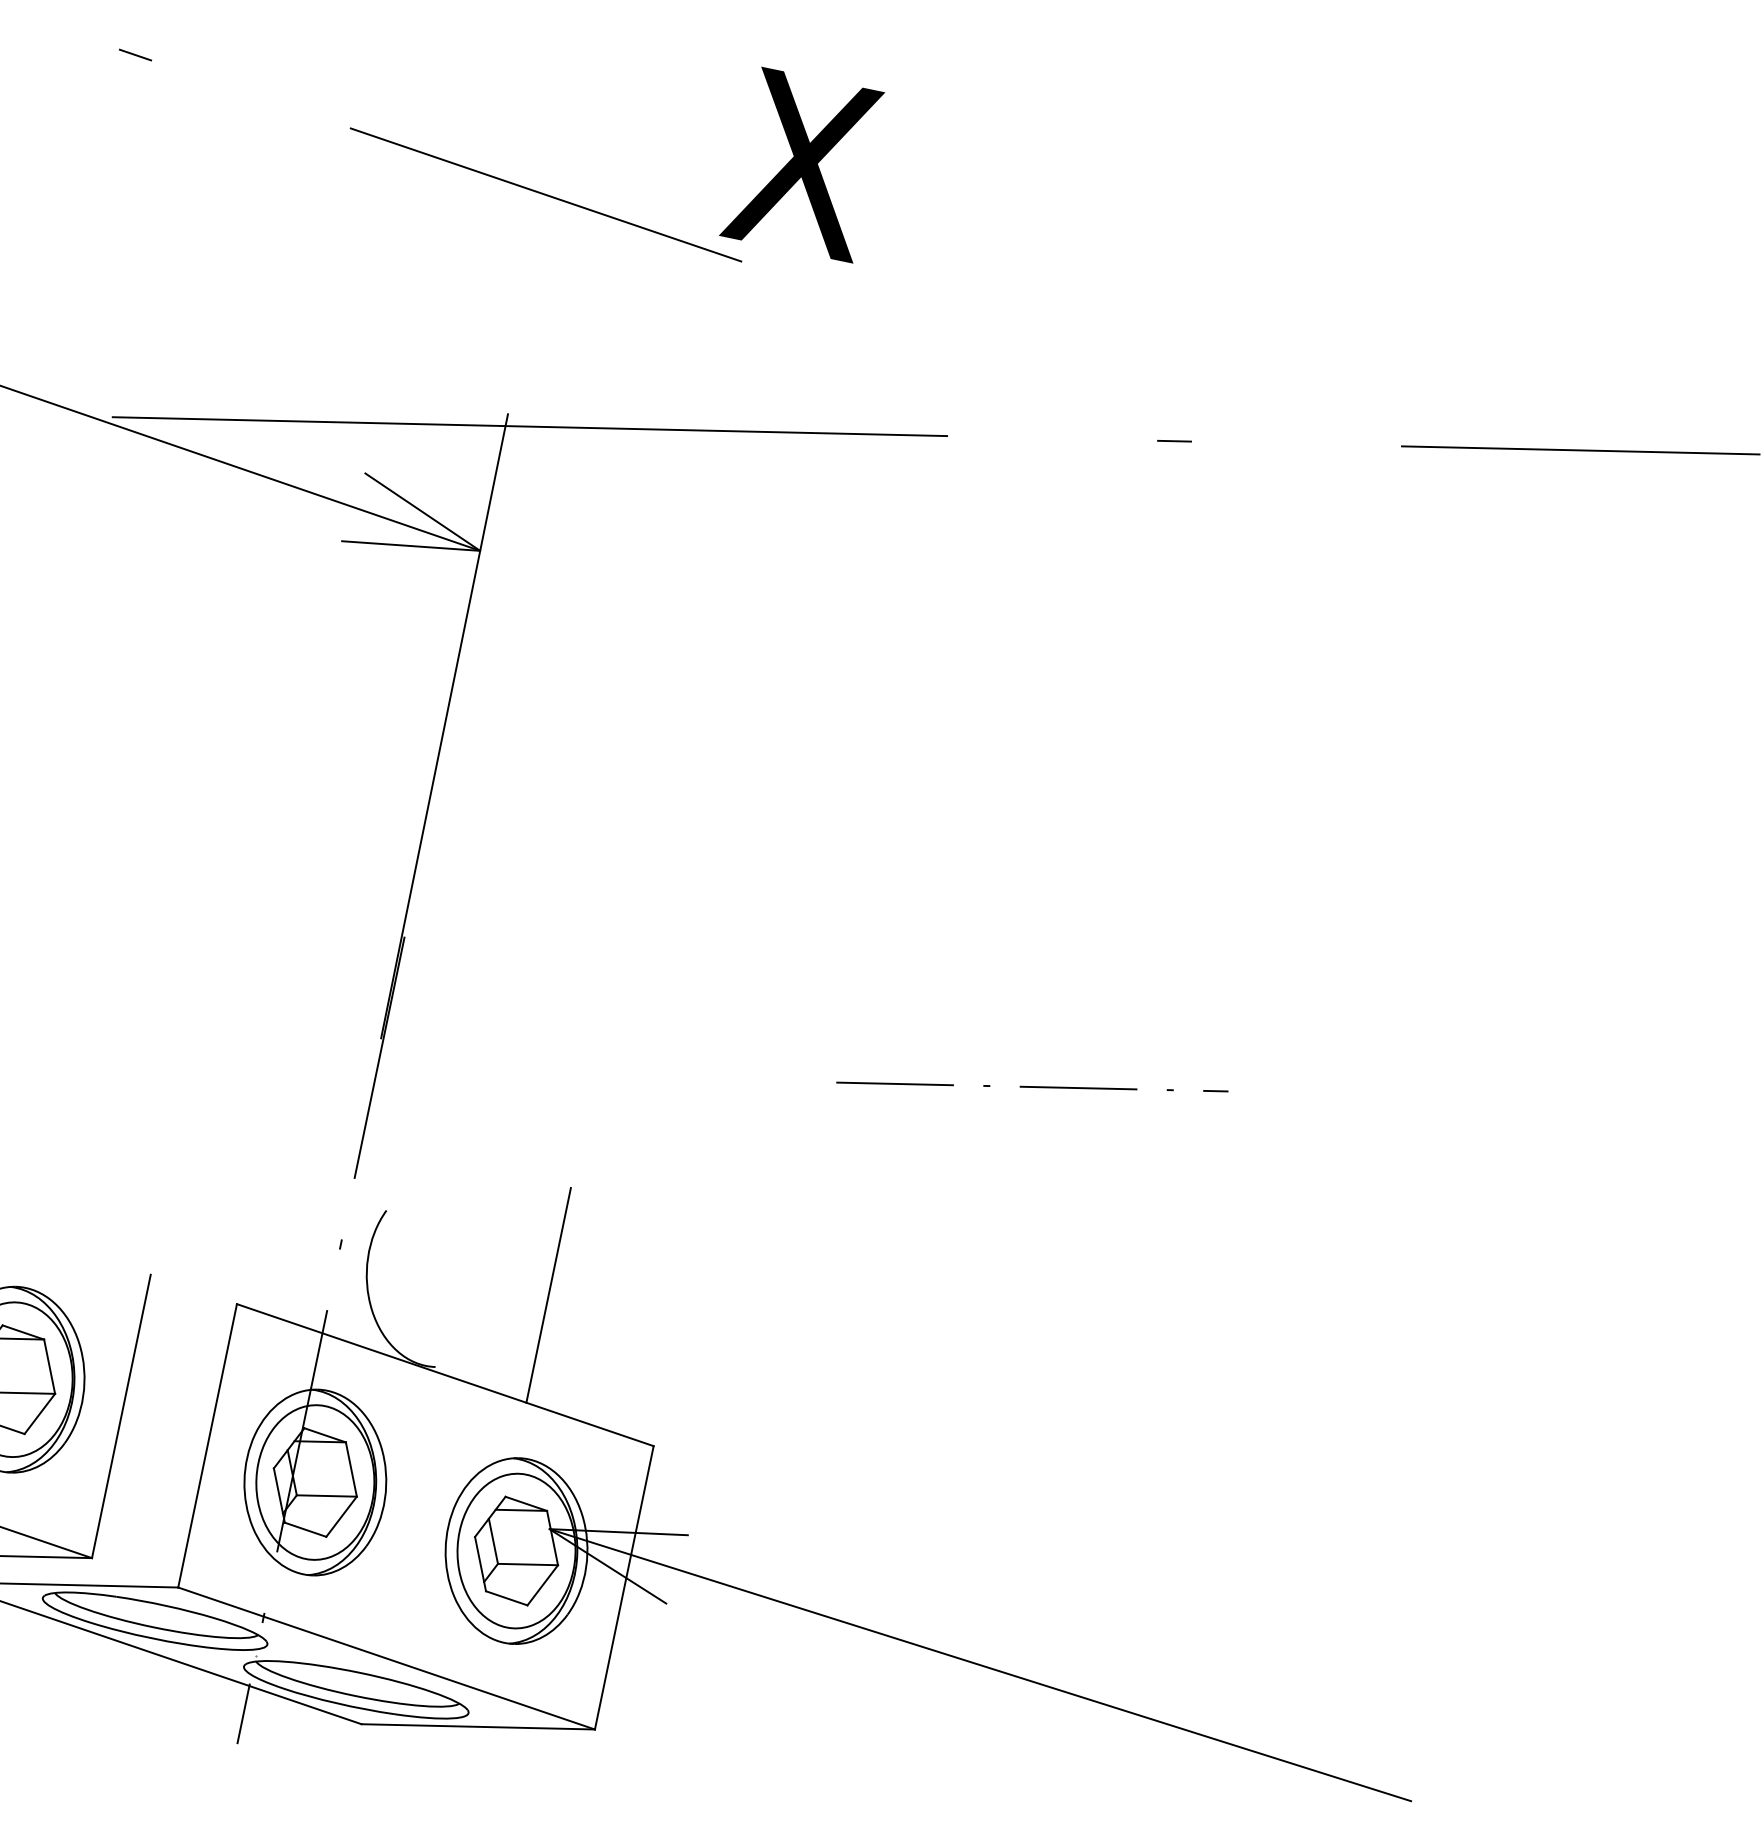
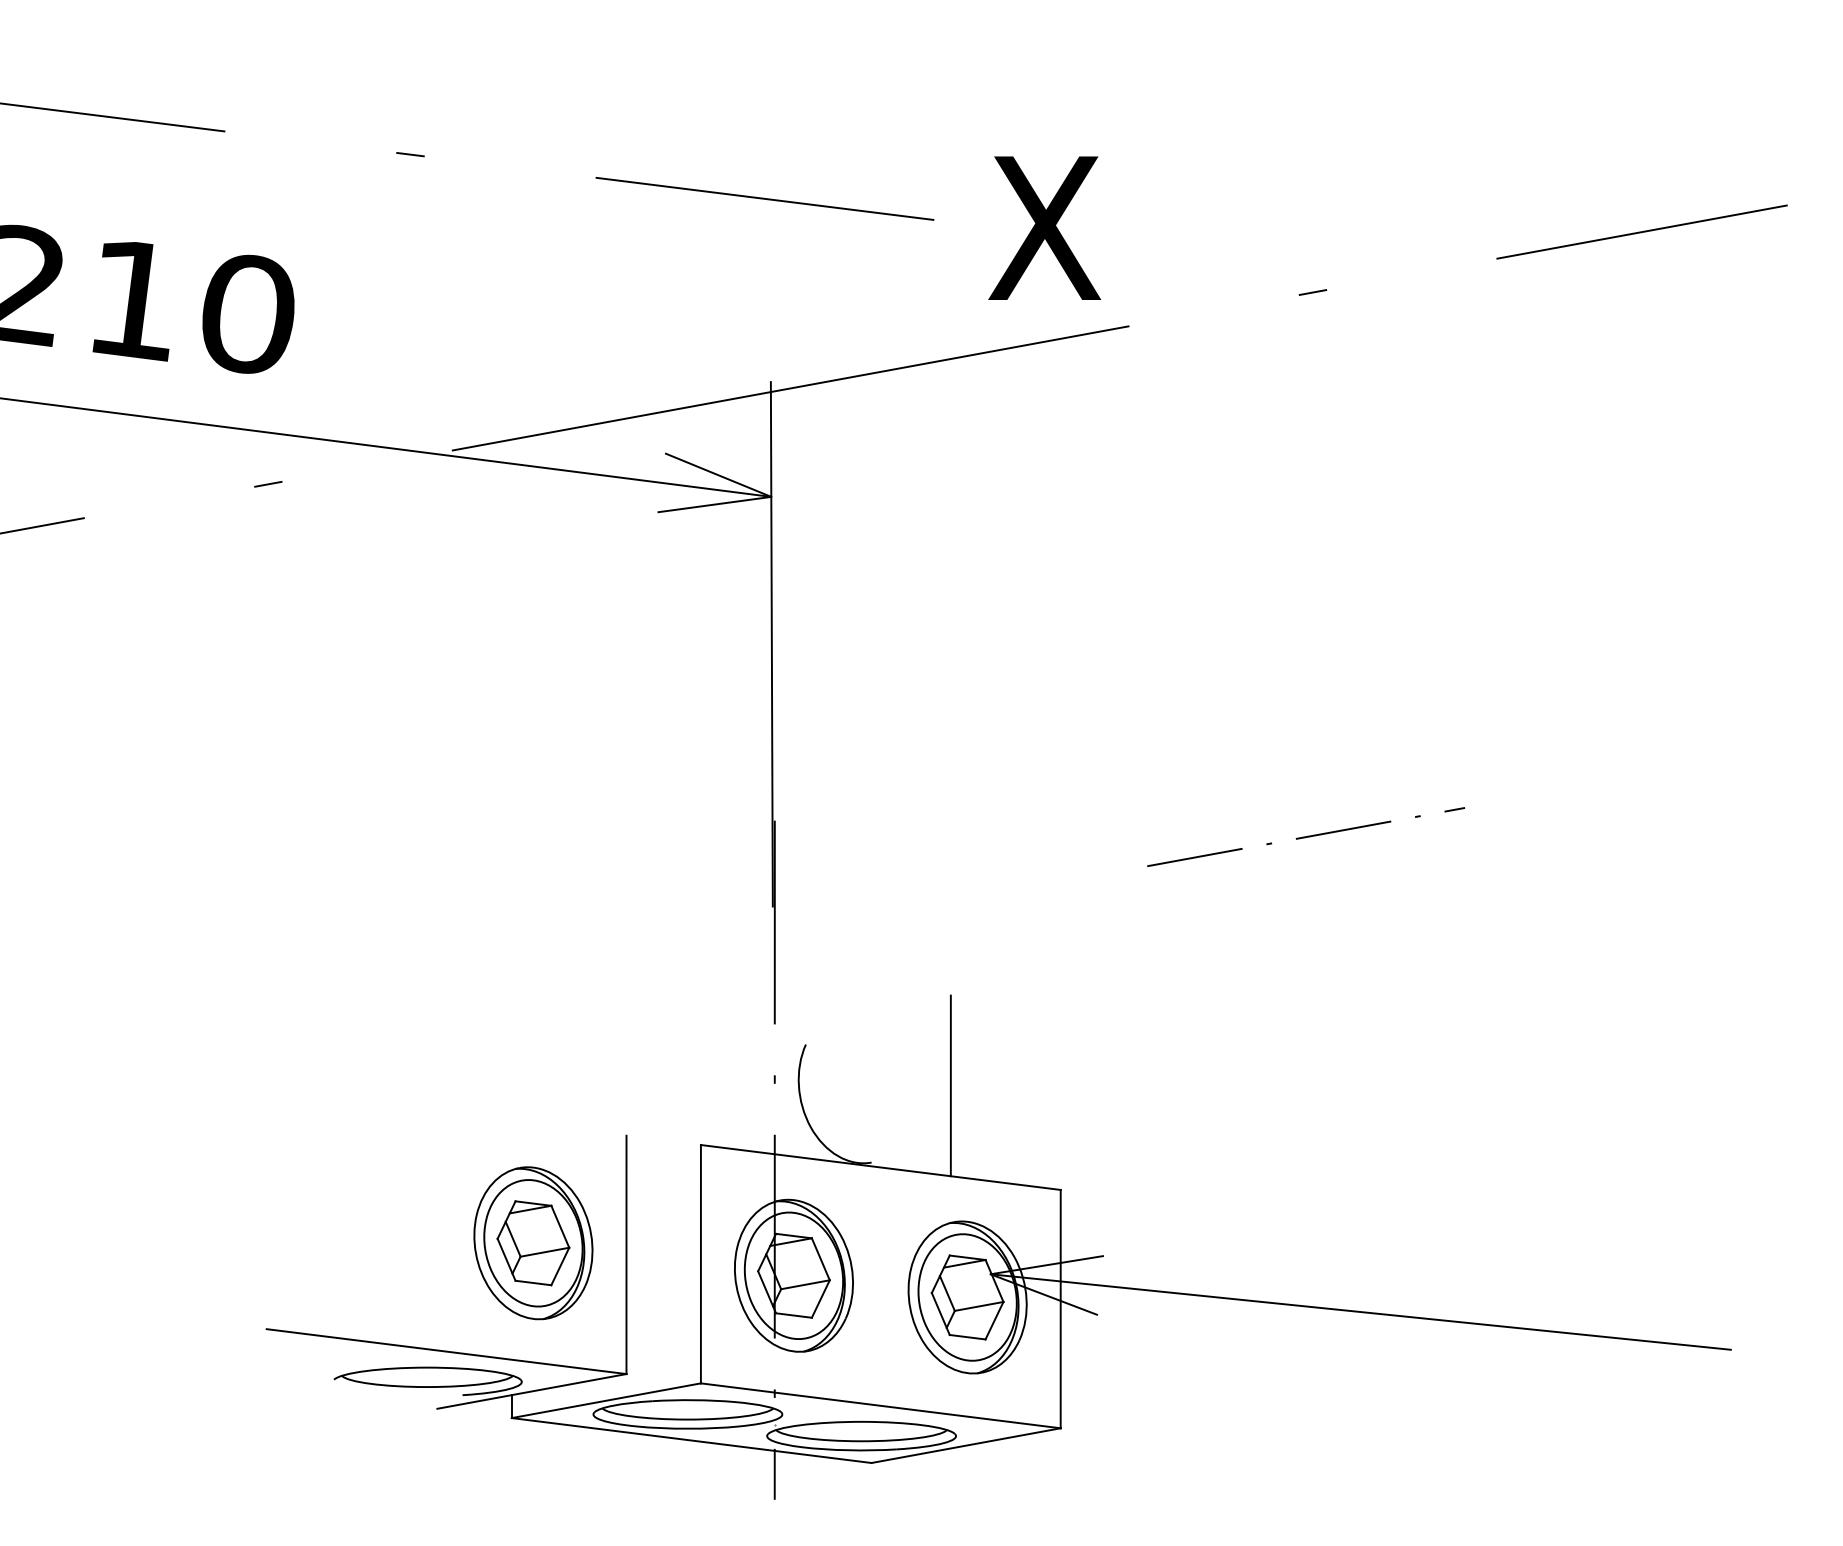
text: (803, 163) -> (1044, 227), moved

